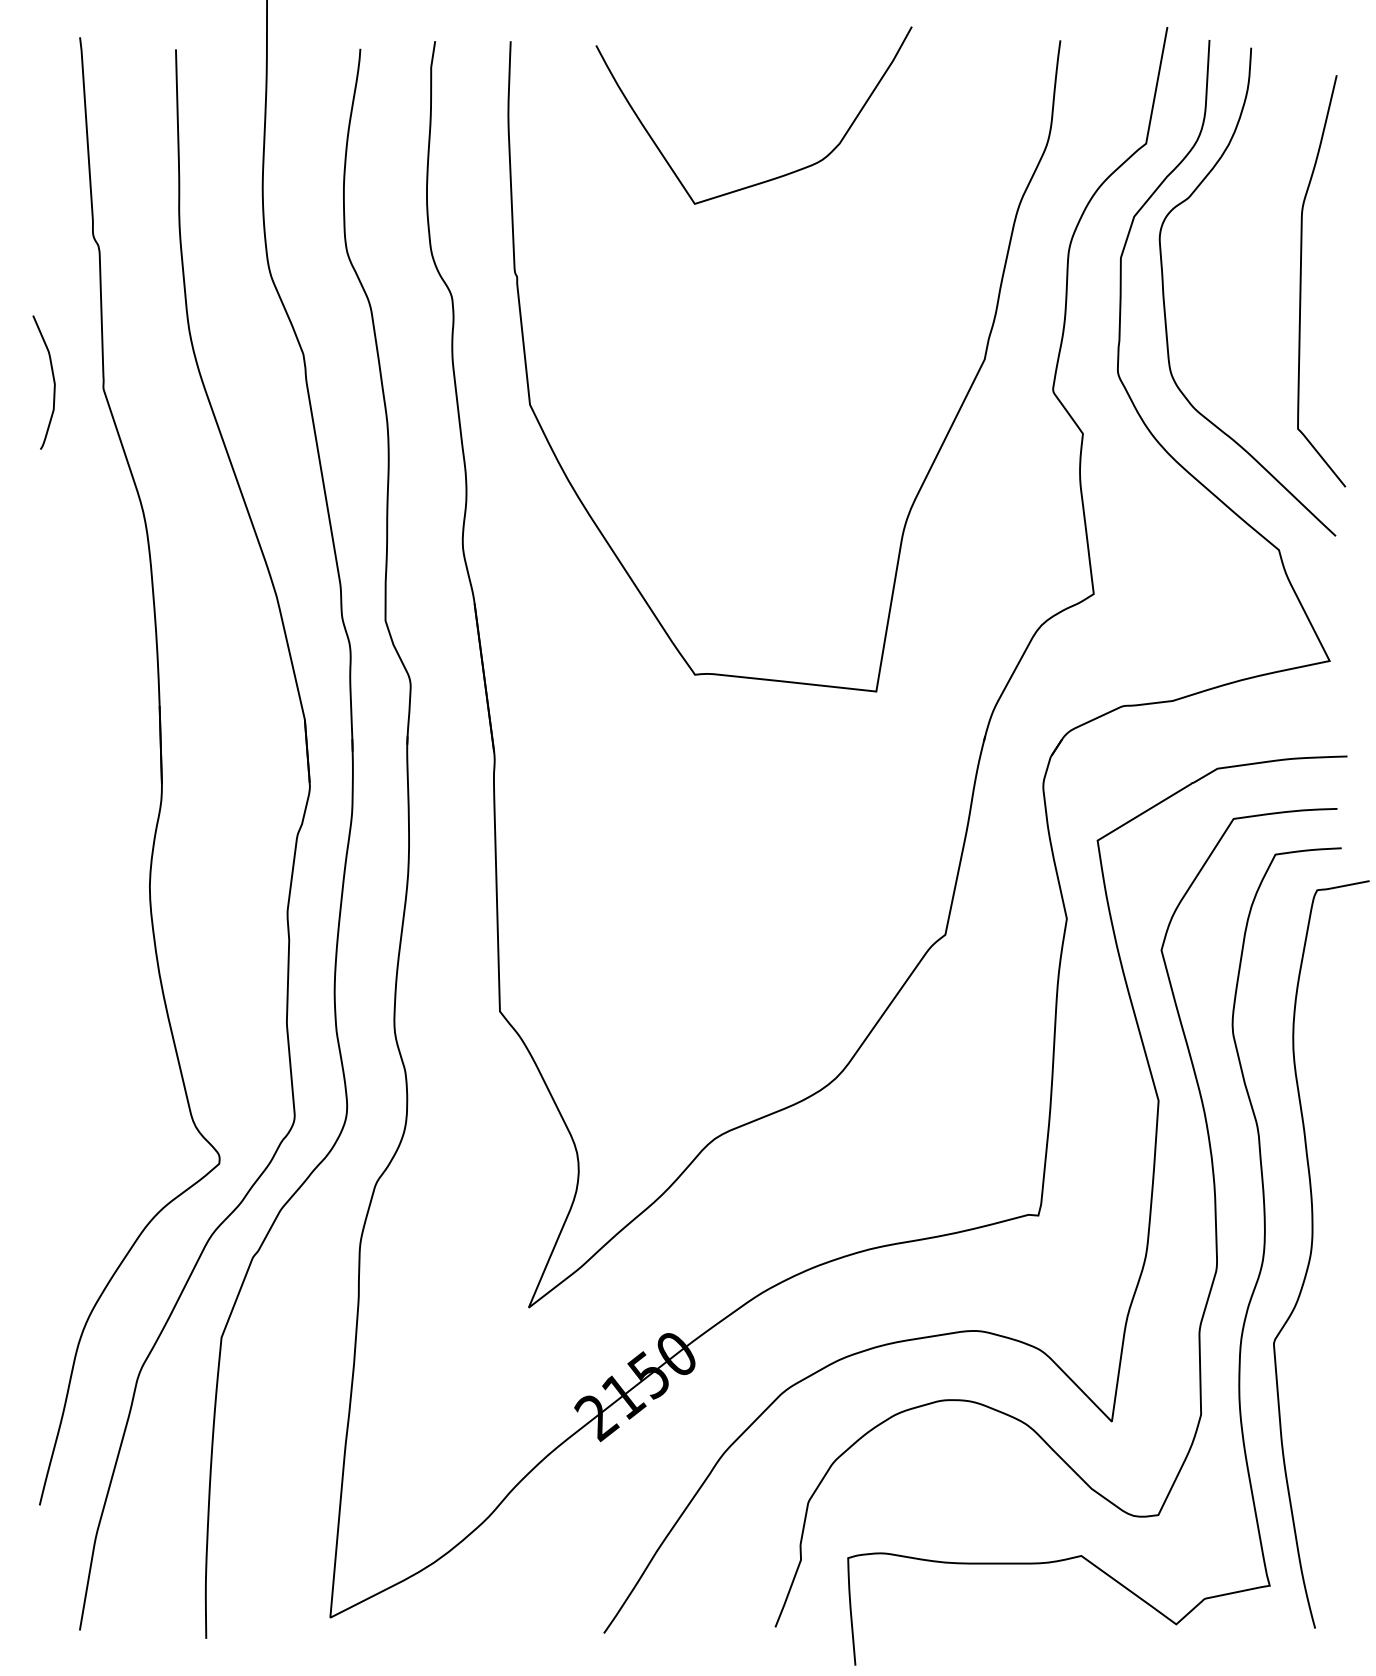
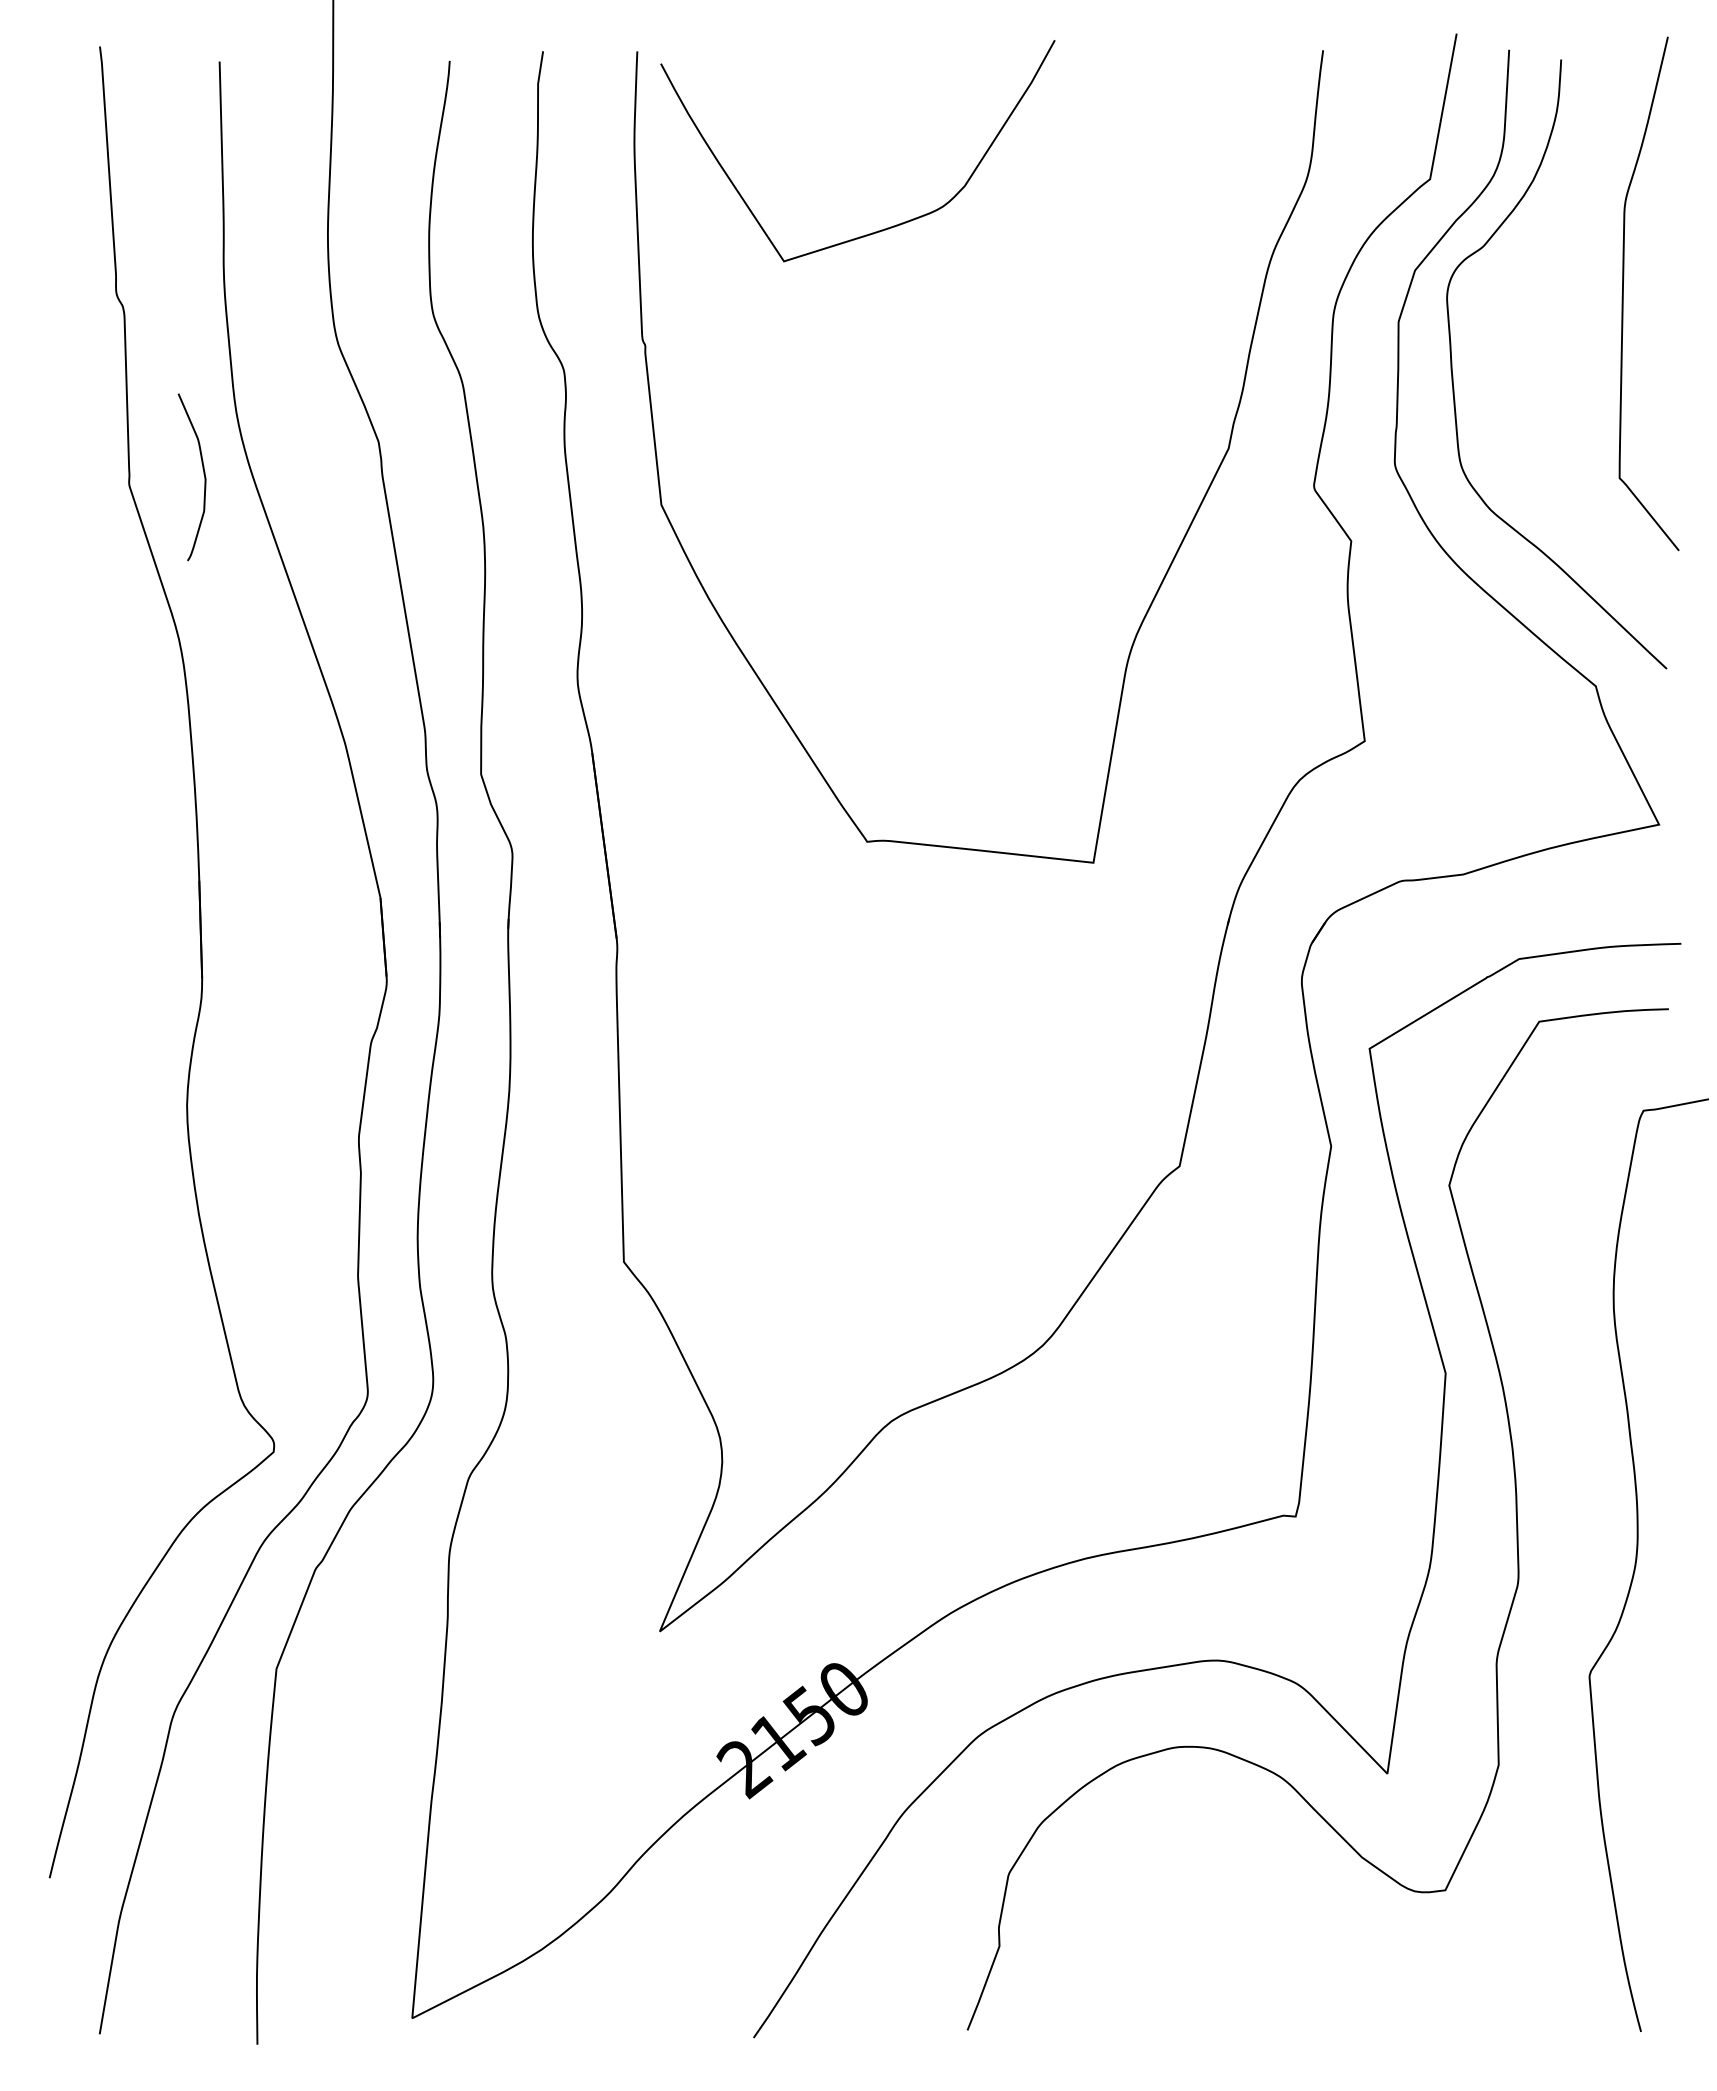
curve: (775, 177) -> (884, 228), moved
curve: (1301, 280) -> (1623, 293), moved
curve: (53, 380) -> (203, 474), moved
curve: (1248, 1303) -> (1557, 1626), removed

